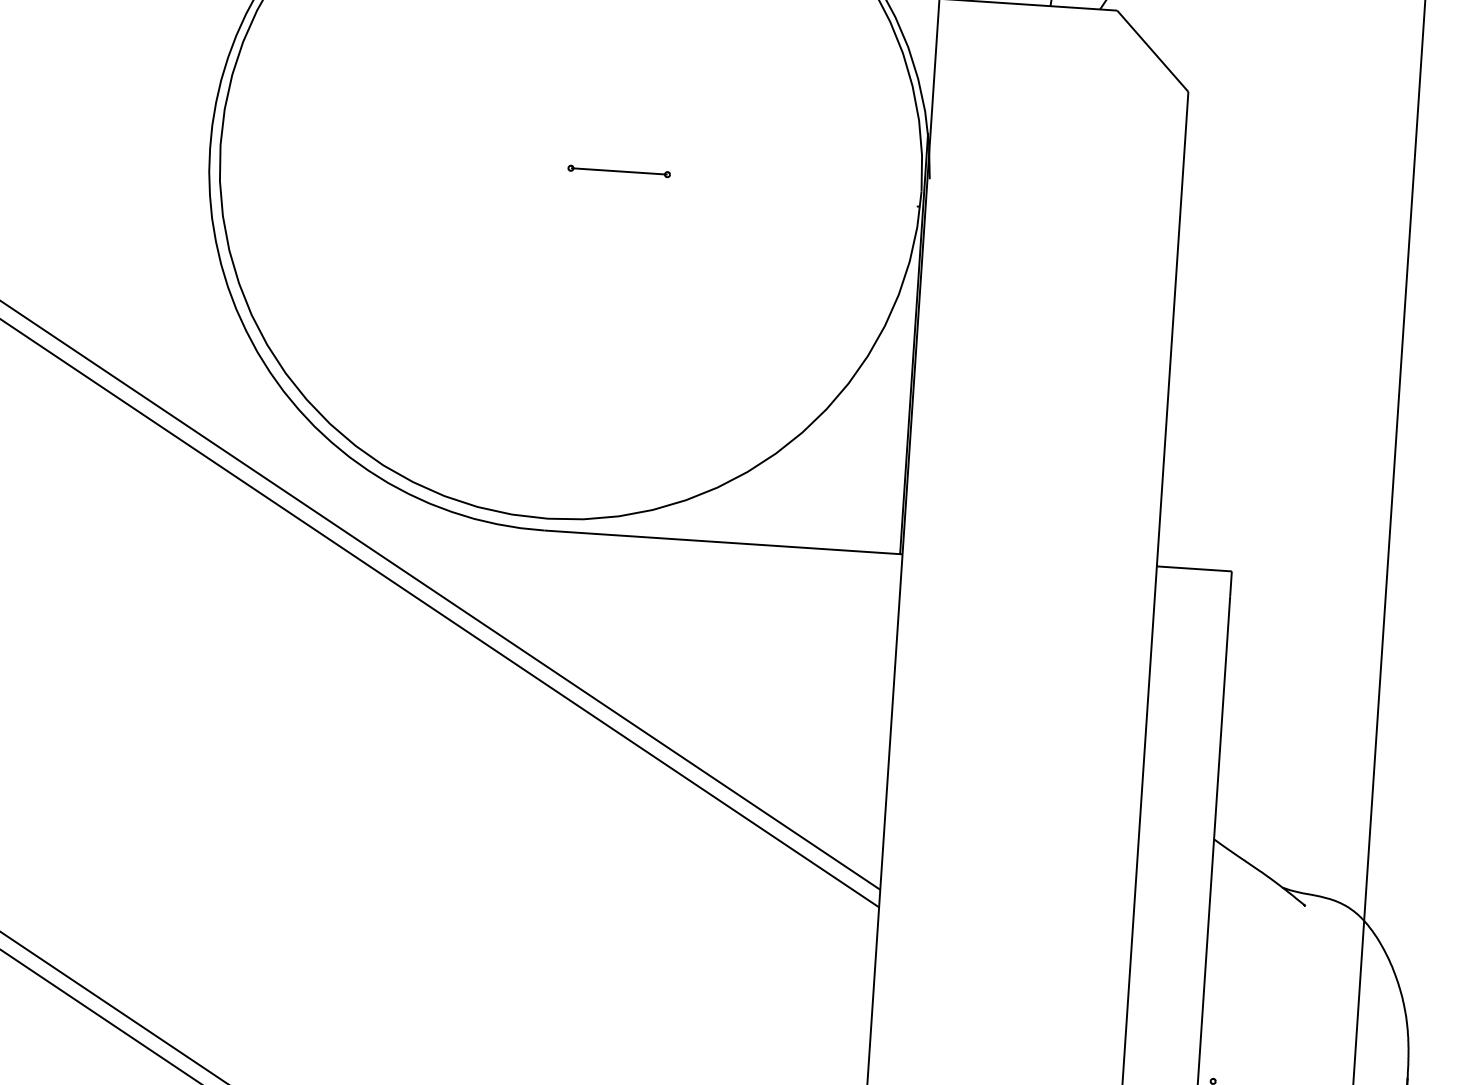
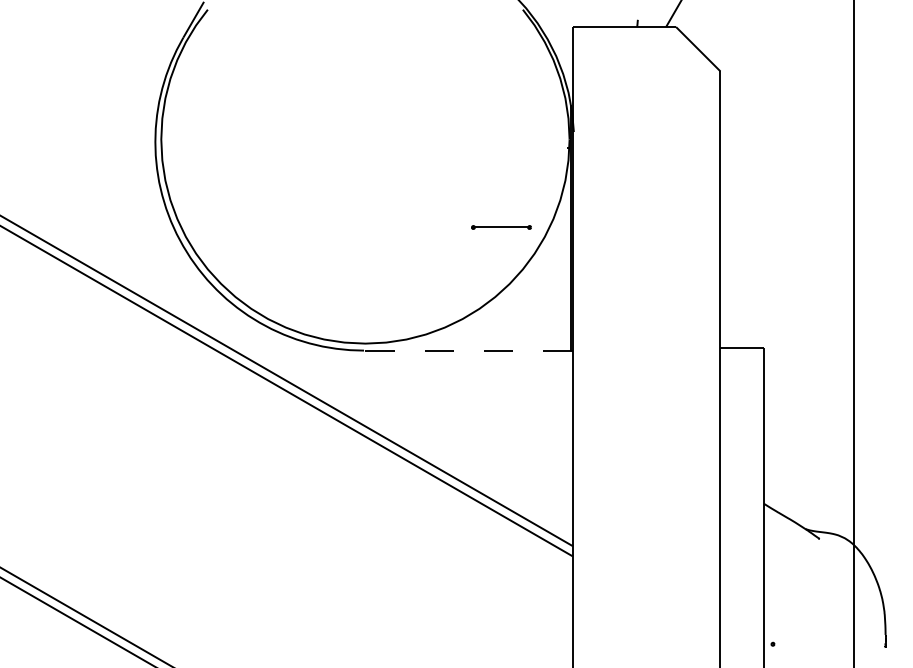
part: (619, 171) -> (501, 227), moved
line: (722, 542) -> (467, 350), solid -> dashed

